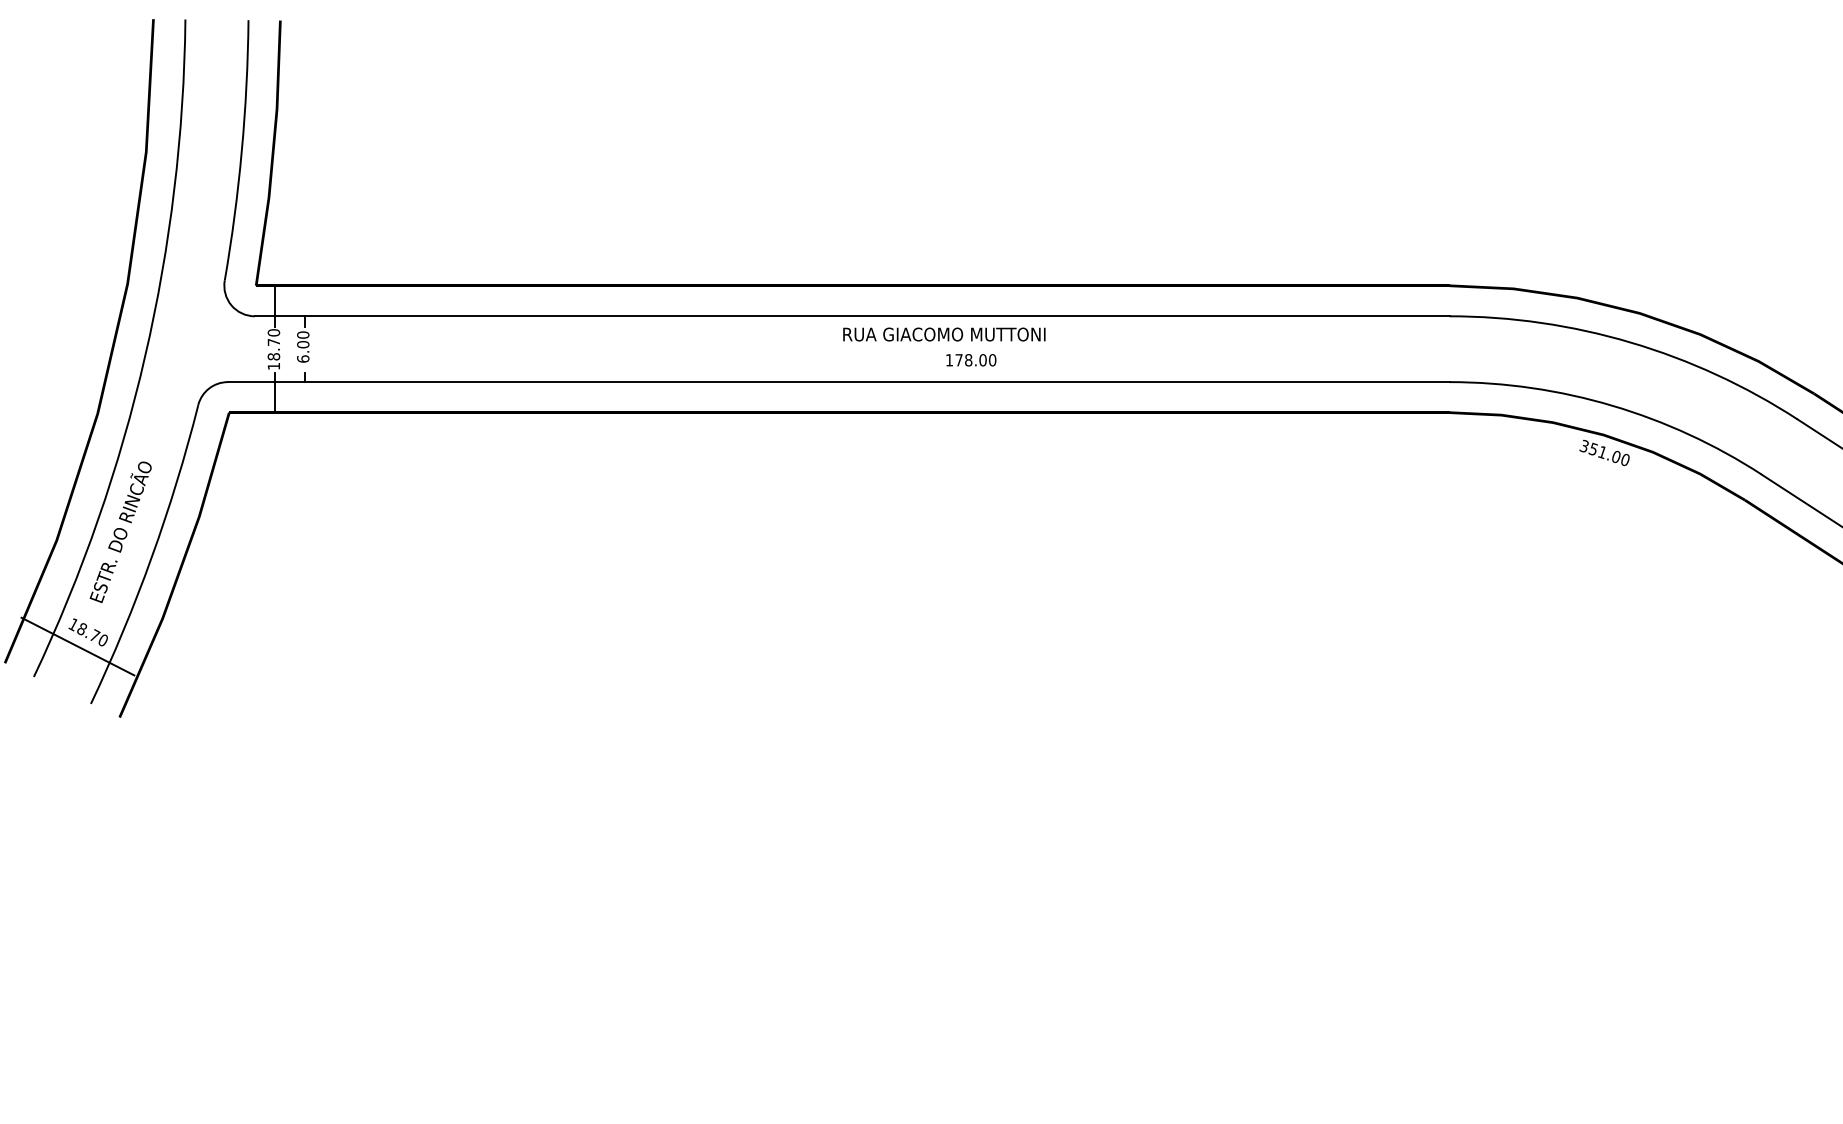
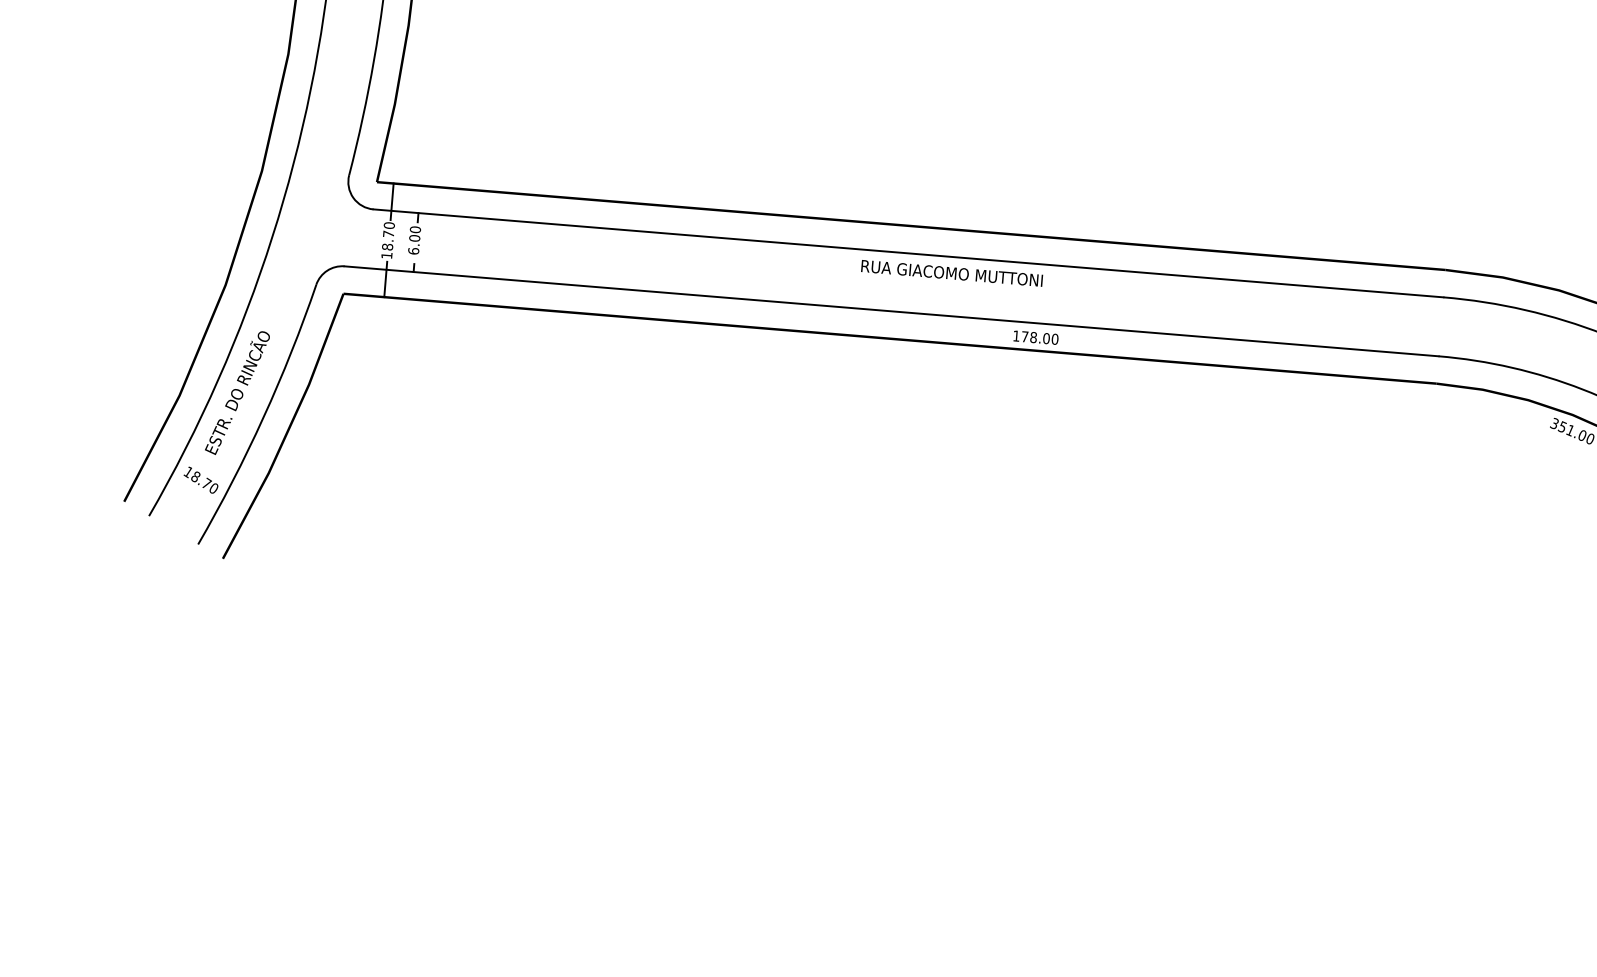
text: (944, 334) -> (952, 273), moved
text: (971, 360) -> (1036, 337), moved
line: (77, 646) -> (190, 492), removed

